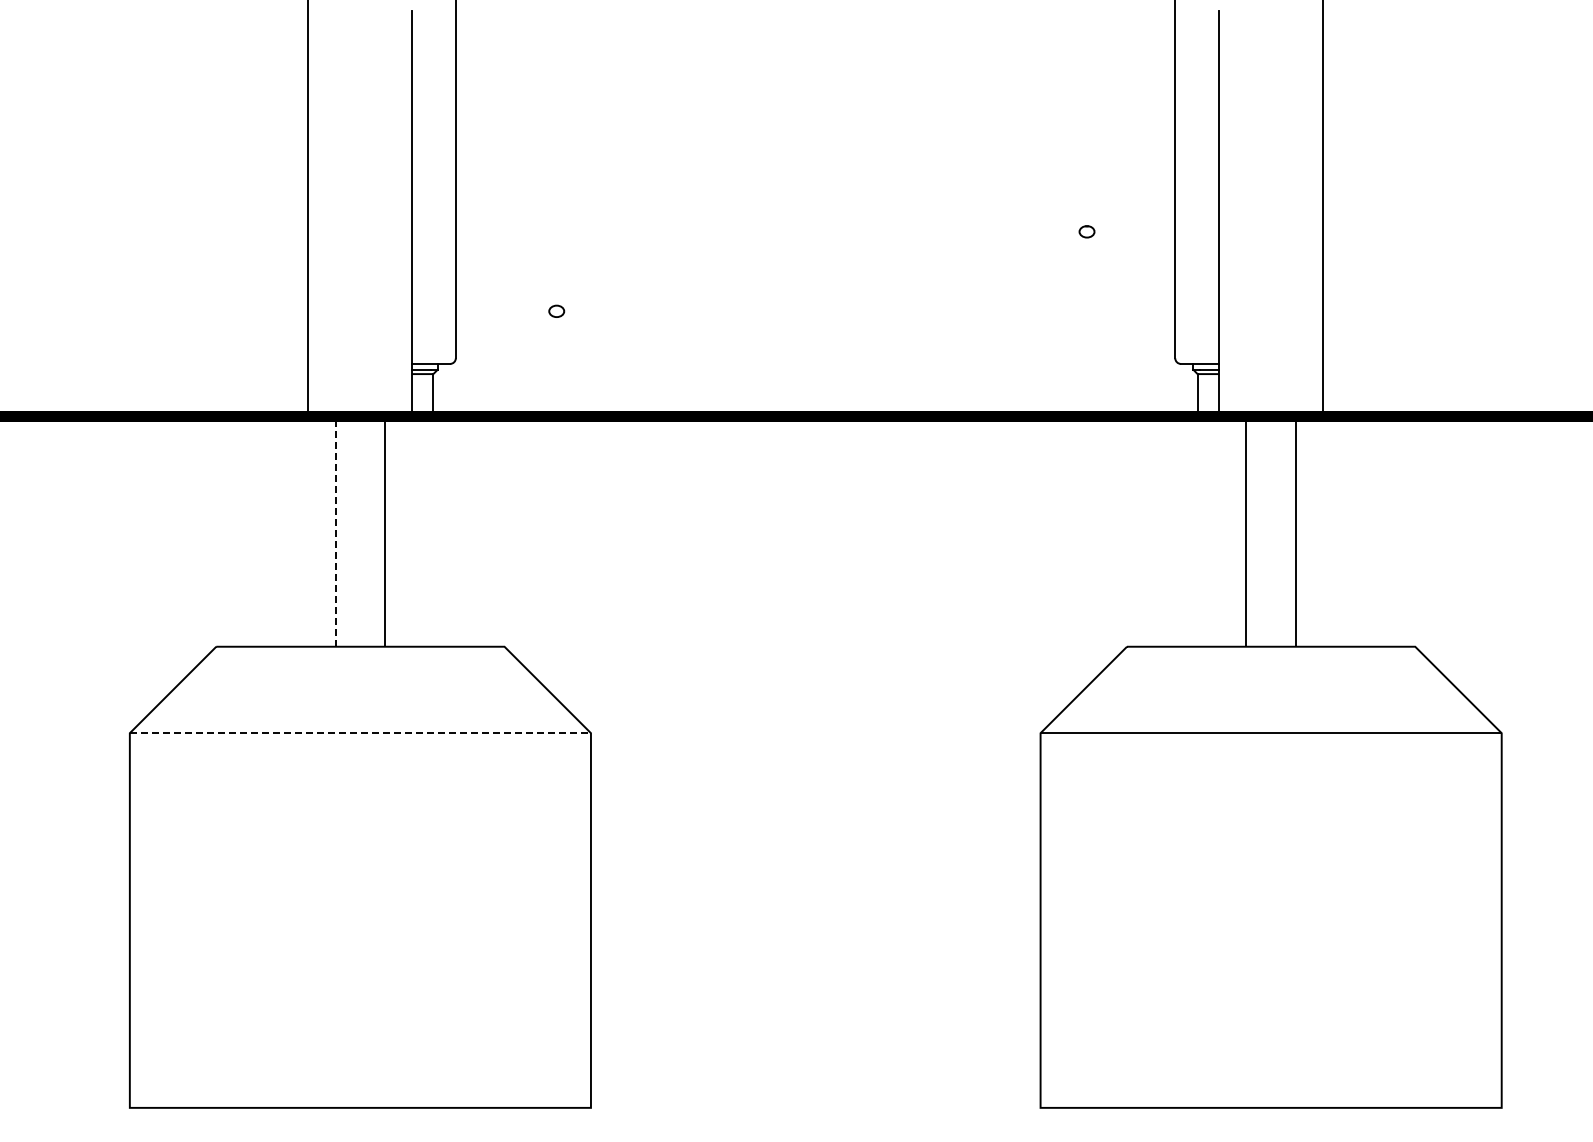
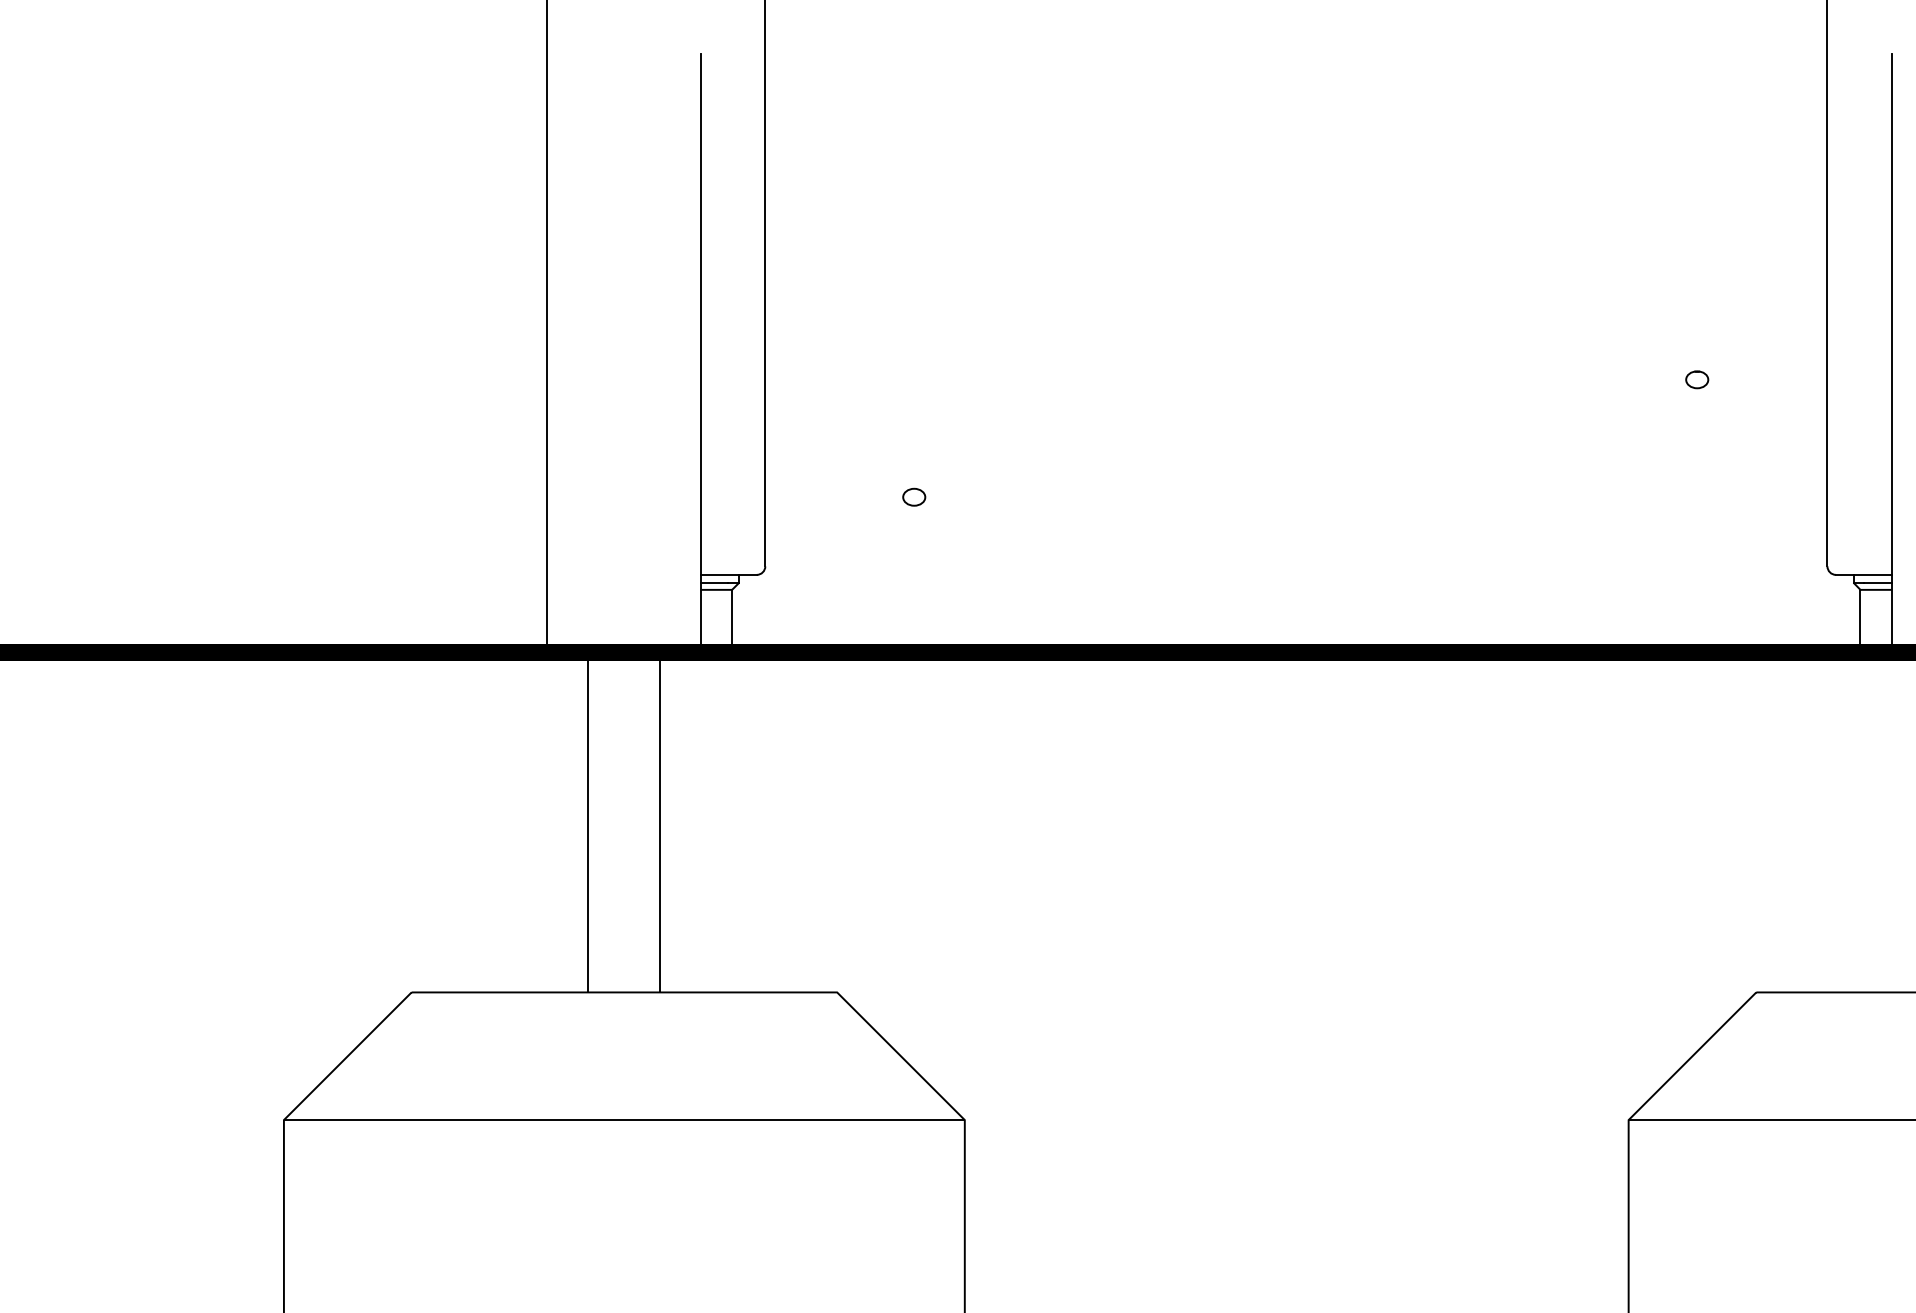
line: (335, 530) -> (587, 820), dashed -> solid
line: (360, 733) -> (624, 1120), dashed -> solid

